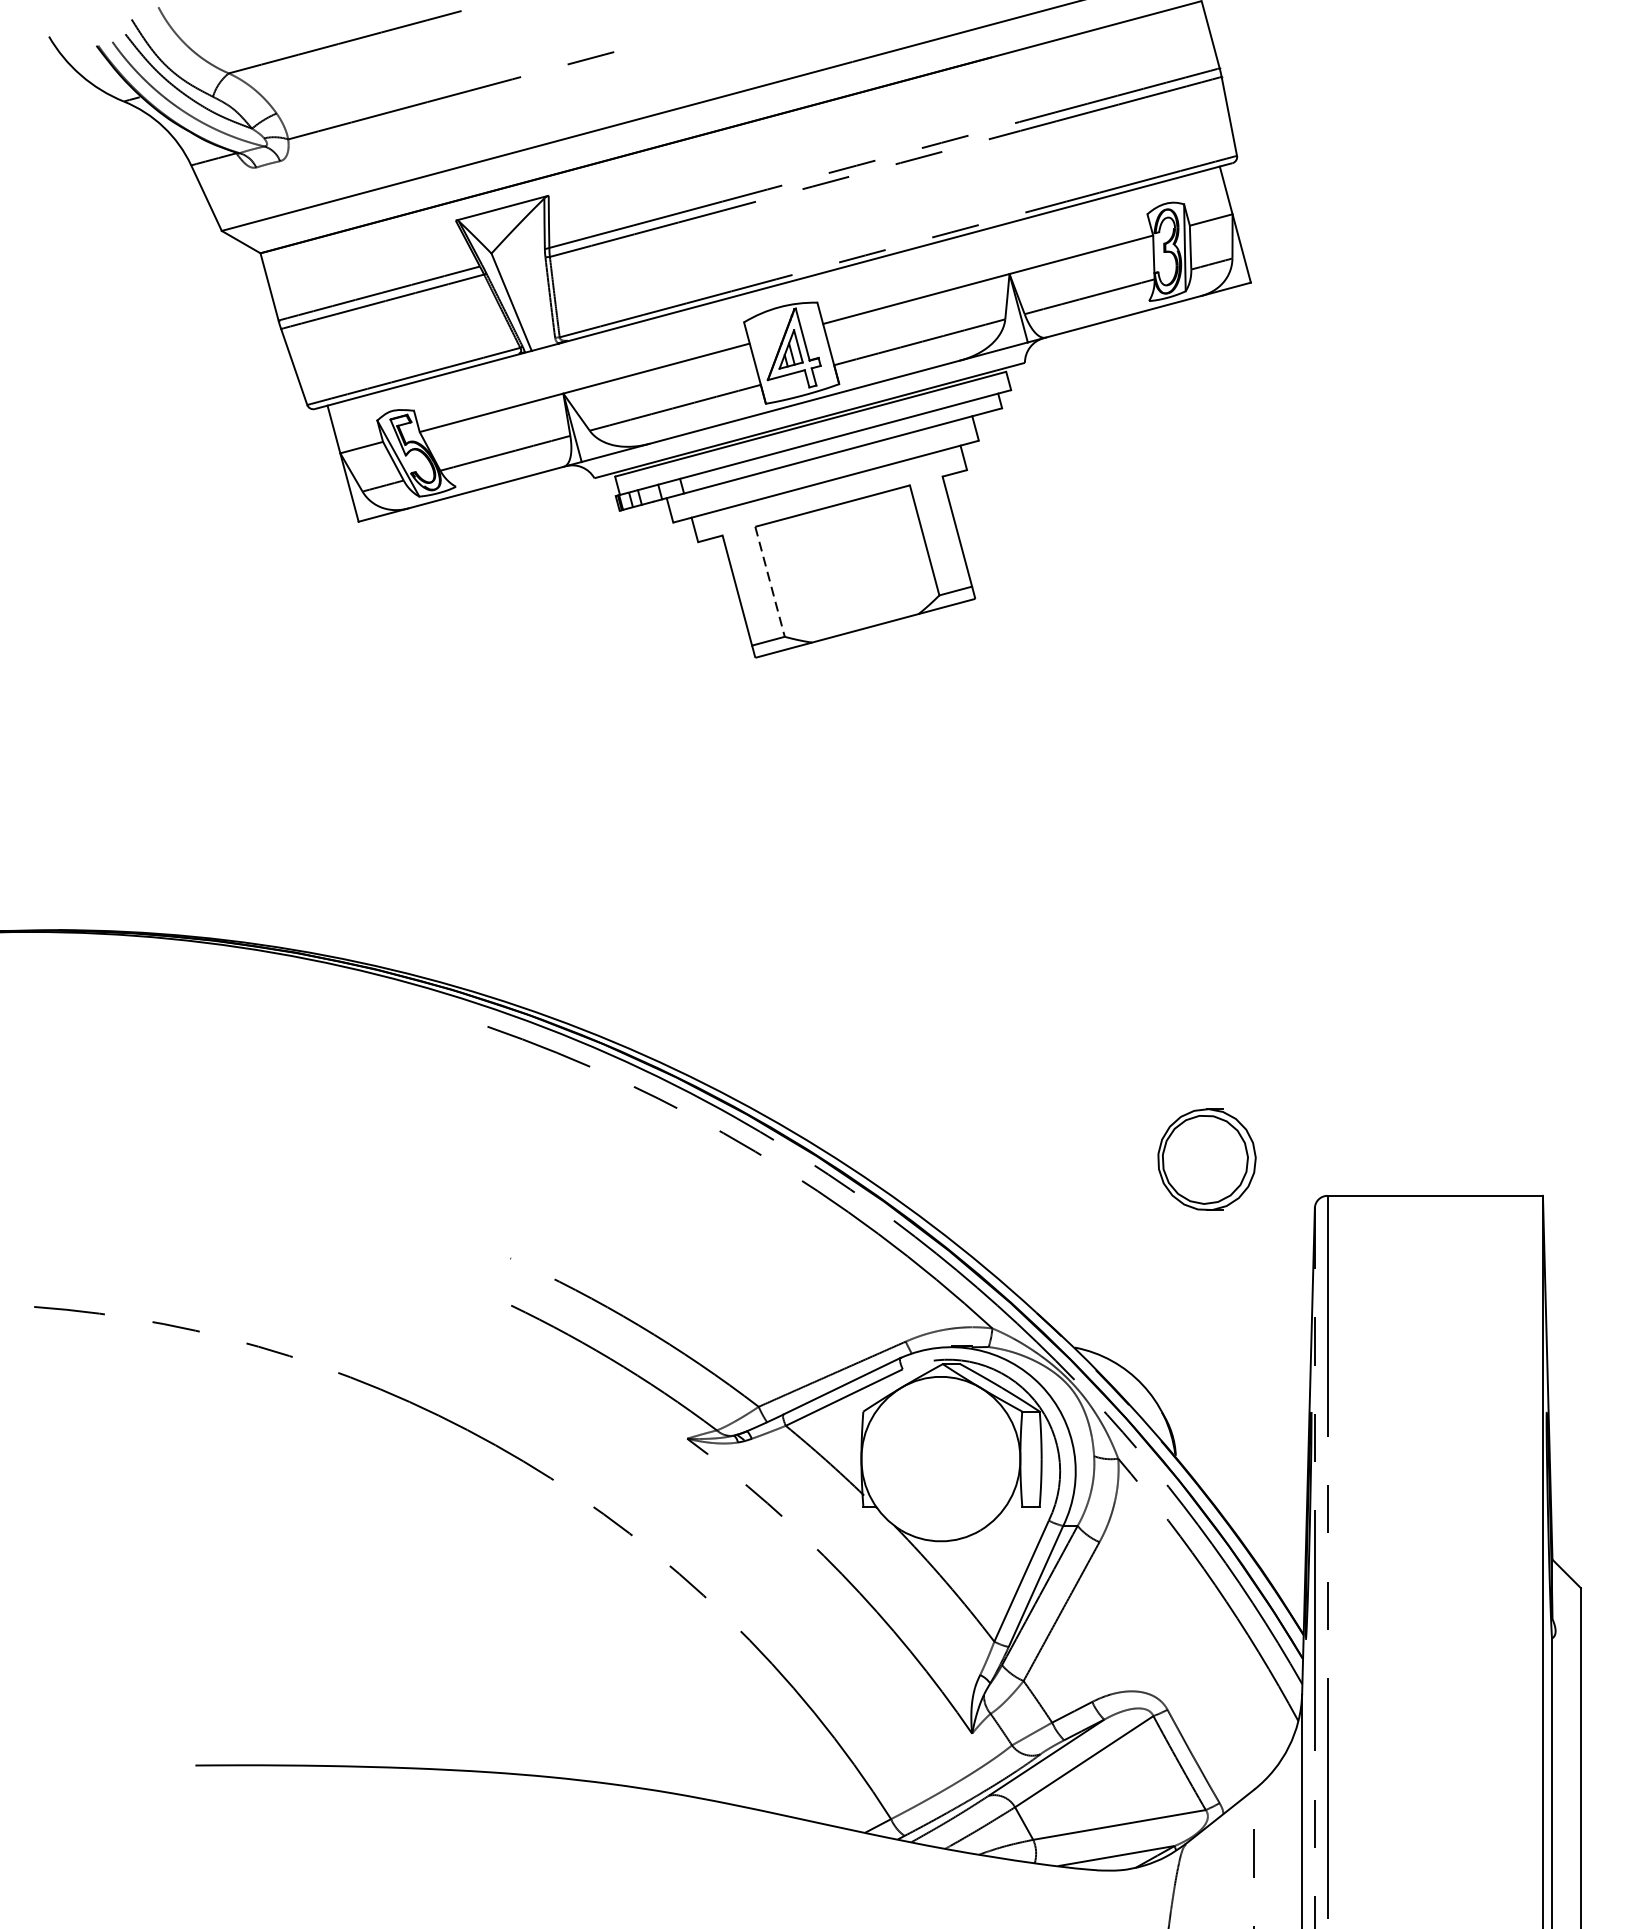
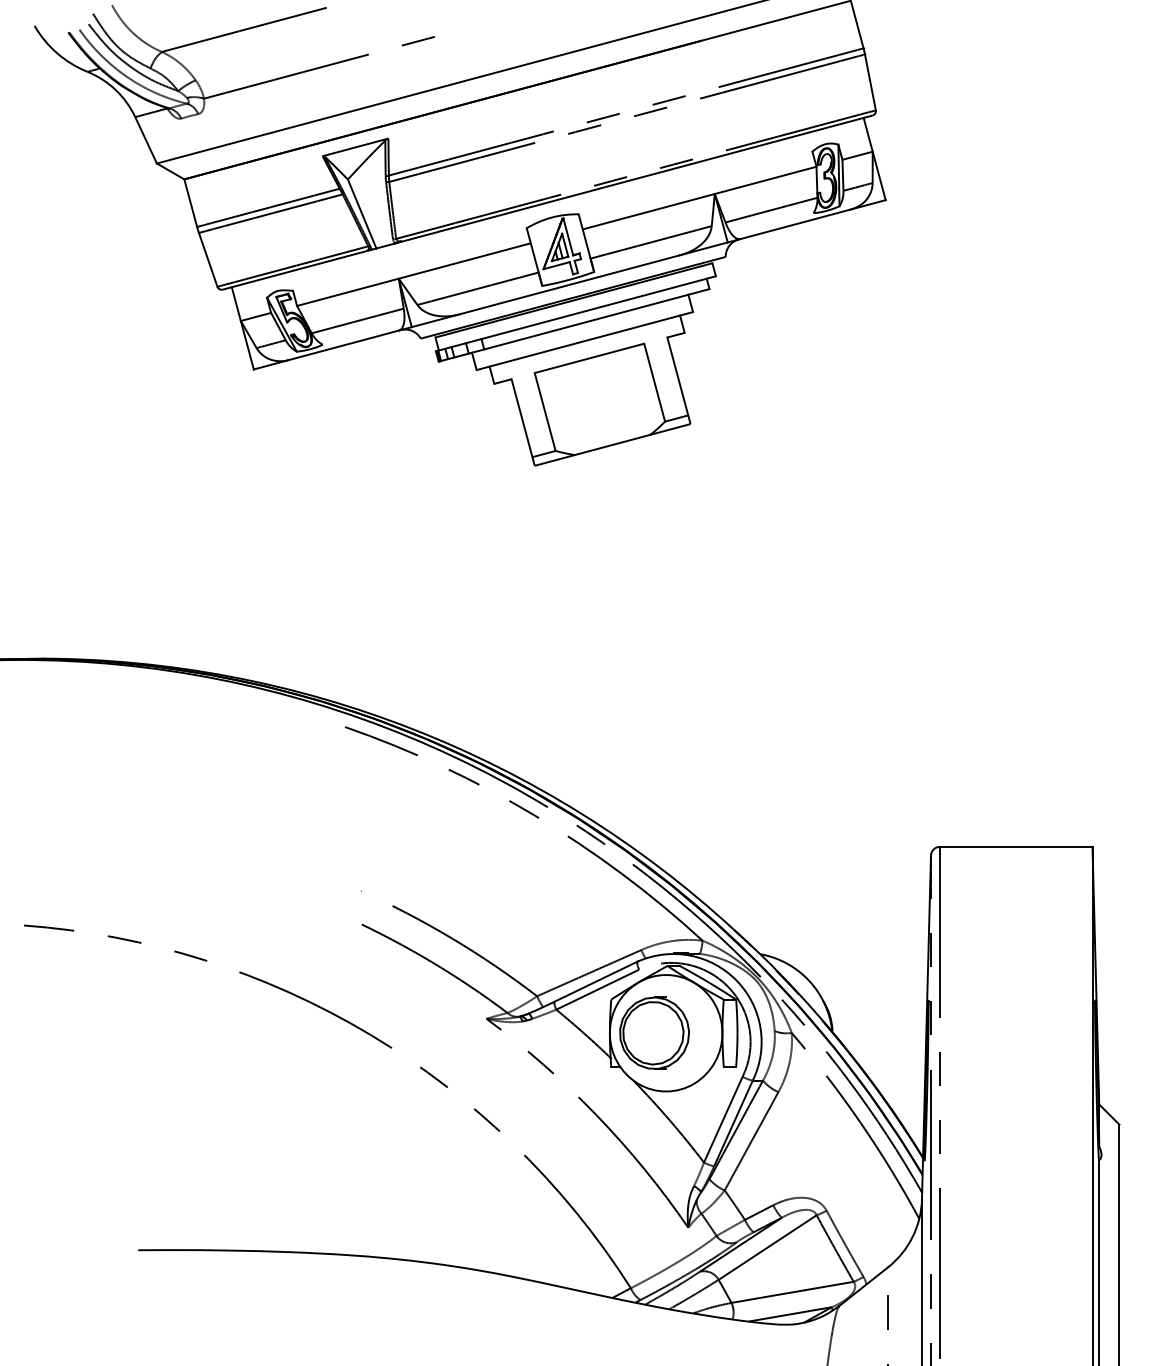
line: (770, 582) -> (545, 412), dashed -> solid
part: (1206, 1158) -> (654, 1032), moved

